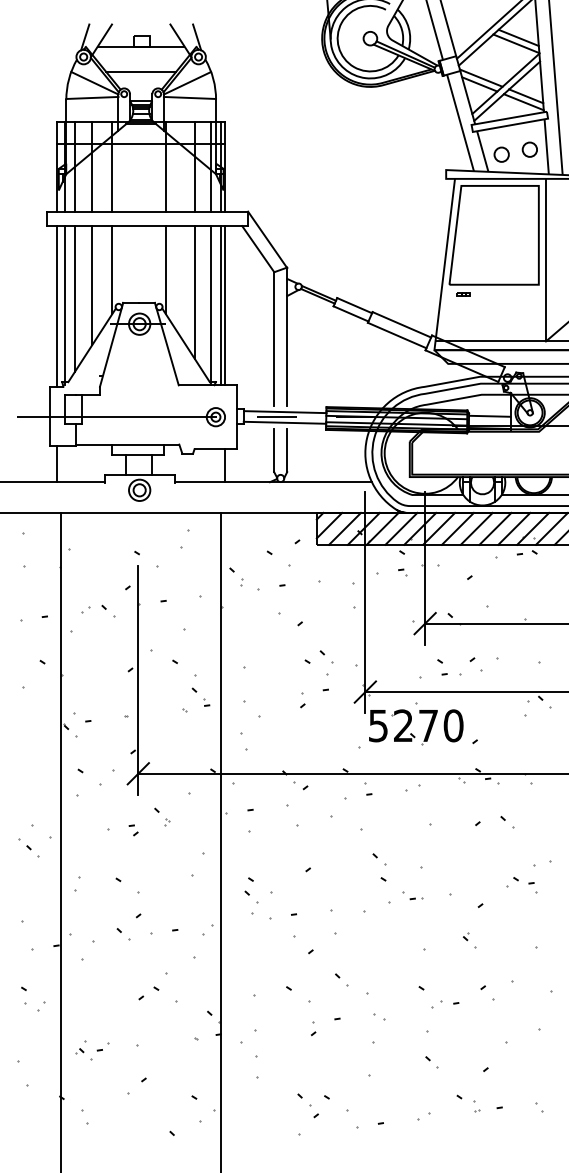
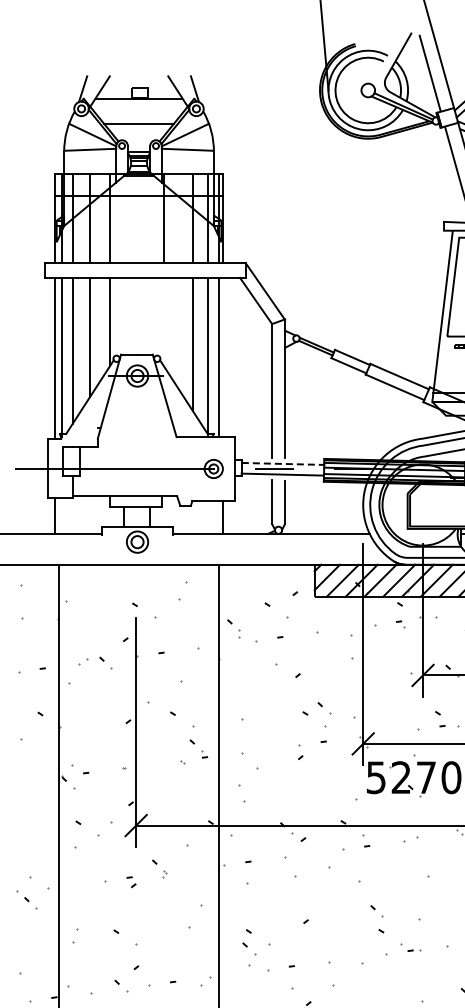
line: (165, 269) -> (163, 321), removed
line: (225, 305) -> (223, 357), removed
line: (285, 412) -> (283, 464), solid -> dashed

